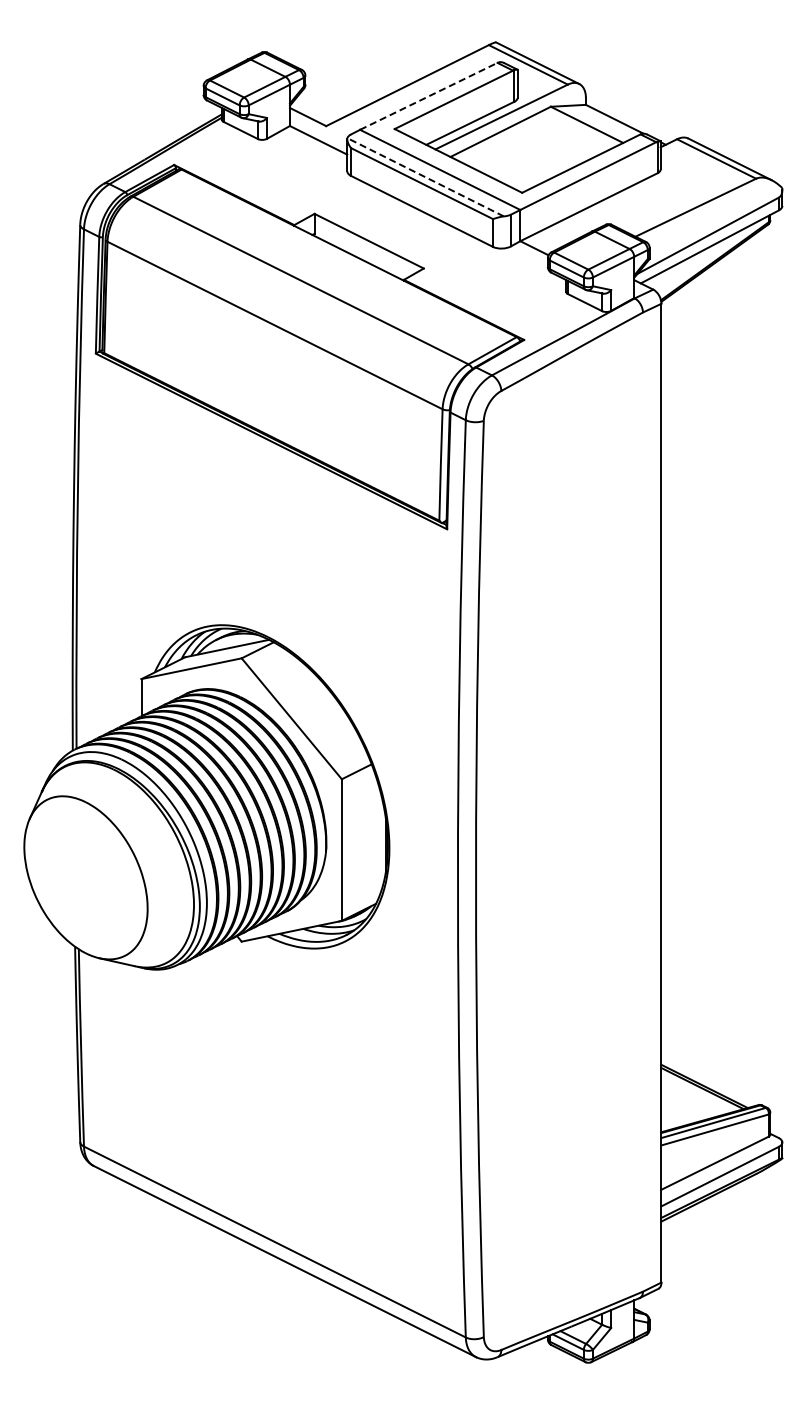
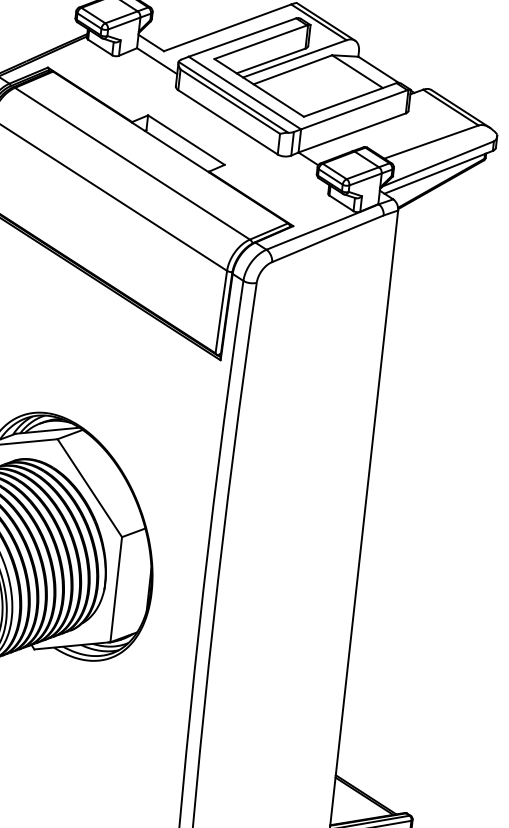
line: (429, 96) -> (243, 37), dashed -> solid
line: (425, 177) -> (233, 97), dashed -> solid

